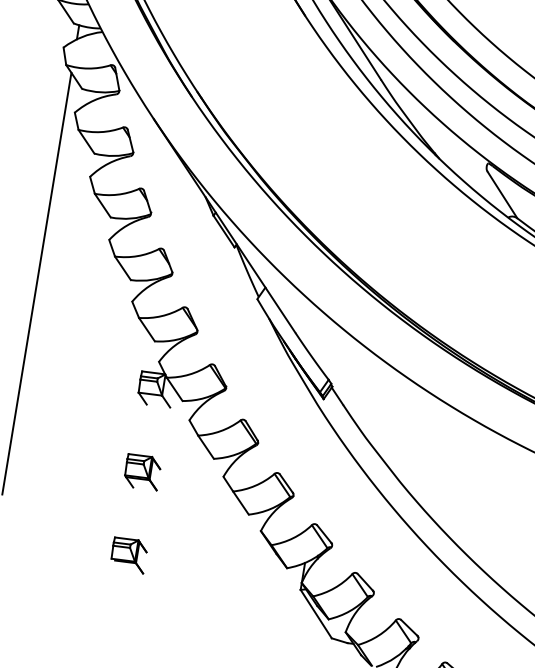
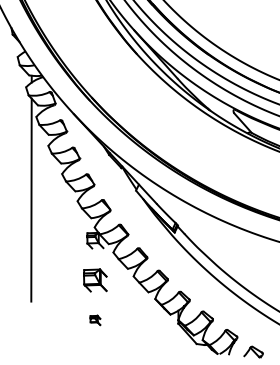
part: (142, 472) -> (95, 280), size x1.4
part: (129, 555) -> (95, 320), size x0.6

